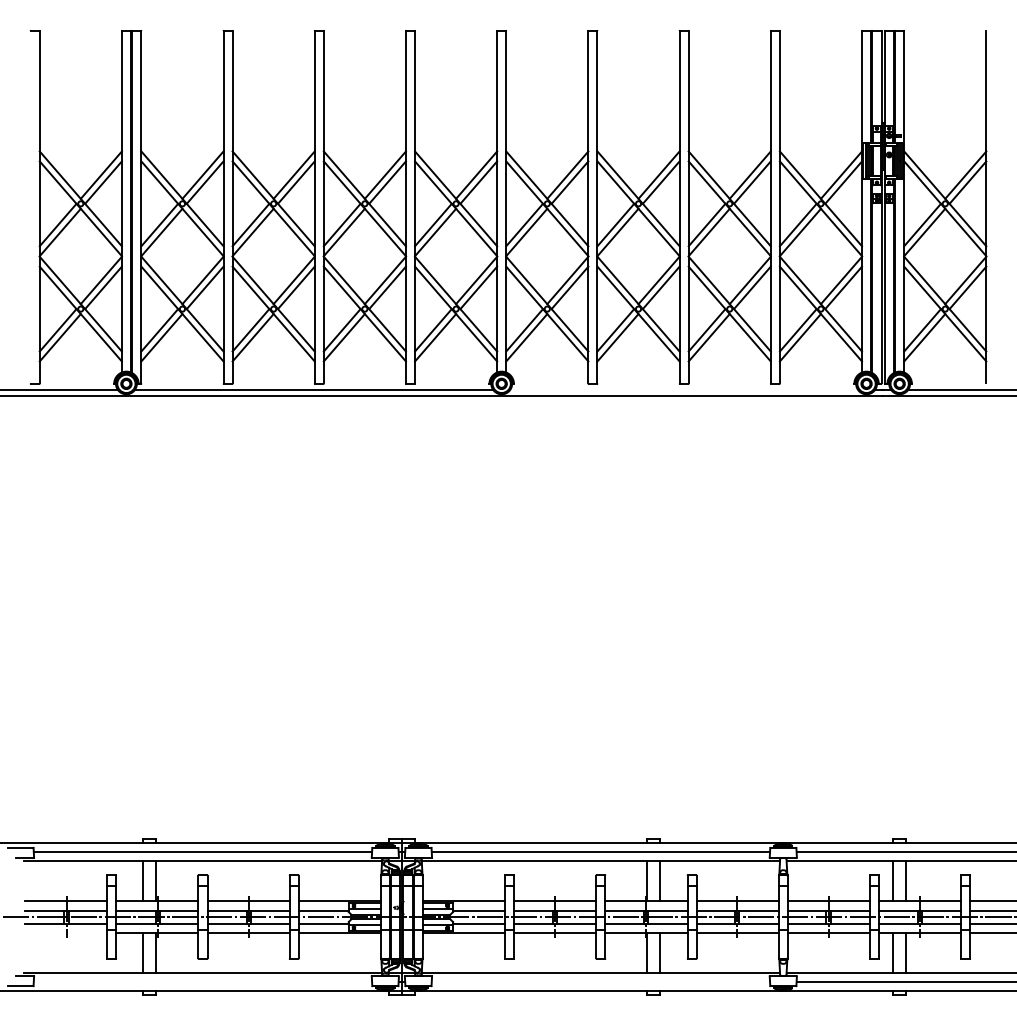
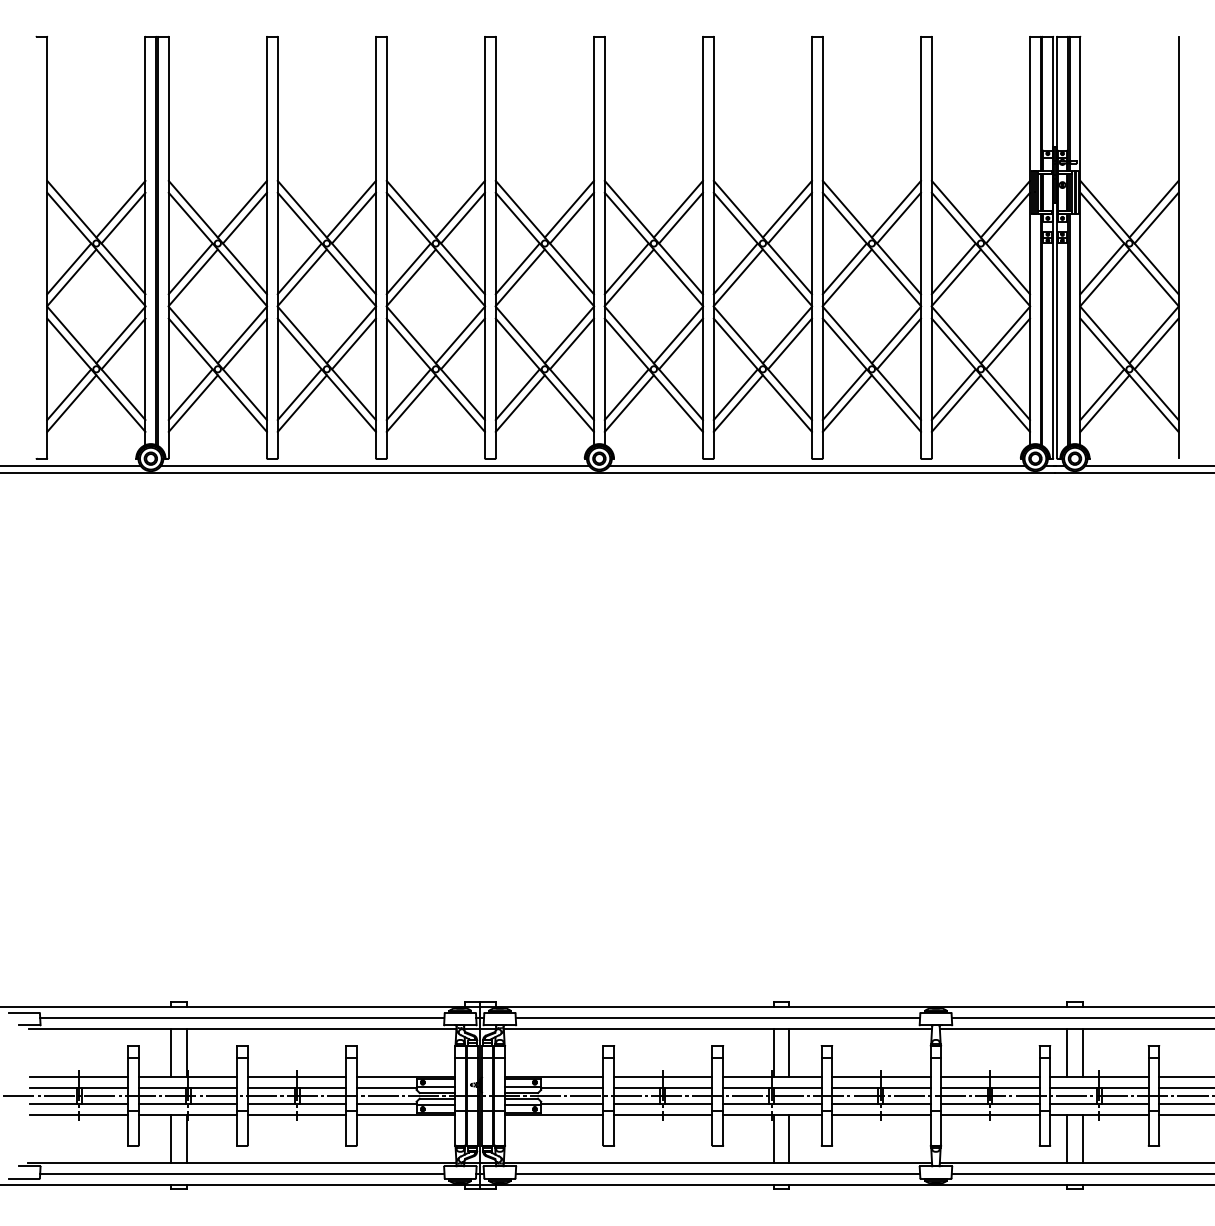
line: (683, 390) -> (816, 466), added
line: (66, 932) -> (79, 1114), added
line: (202, 982) -> (241, 1174), added
line: (600, 982) -> (717, 1174), added

